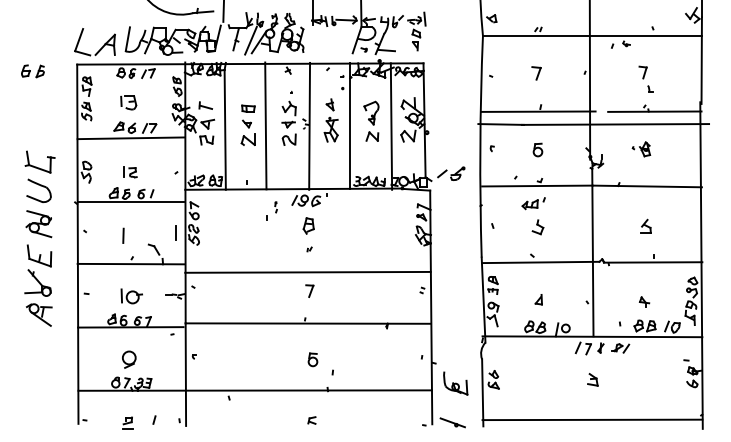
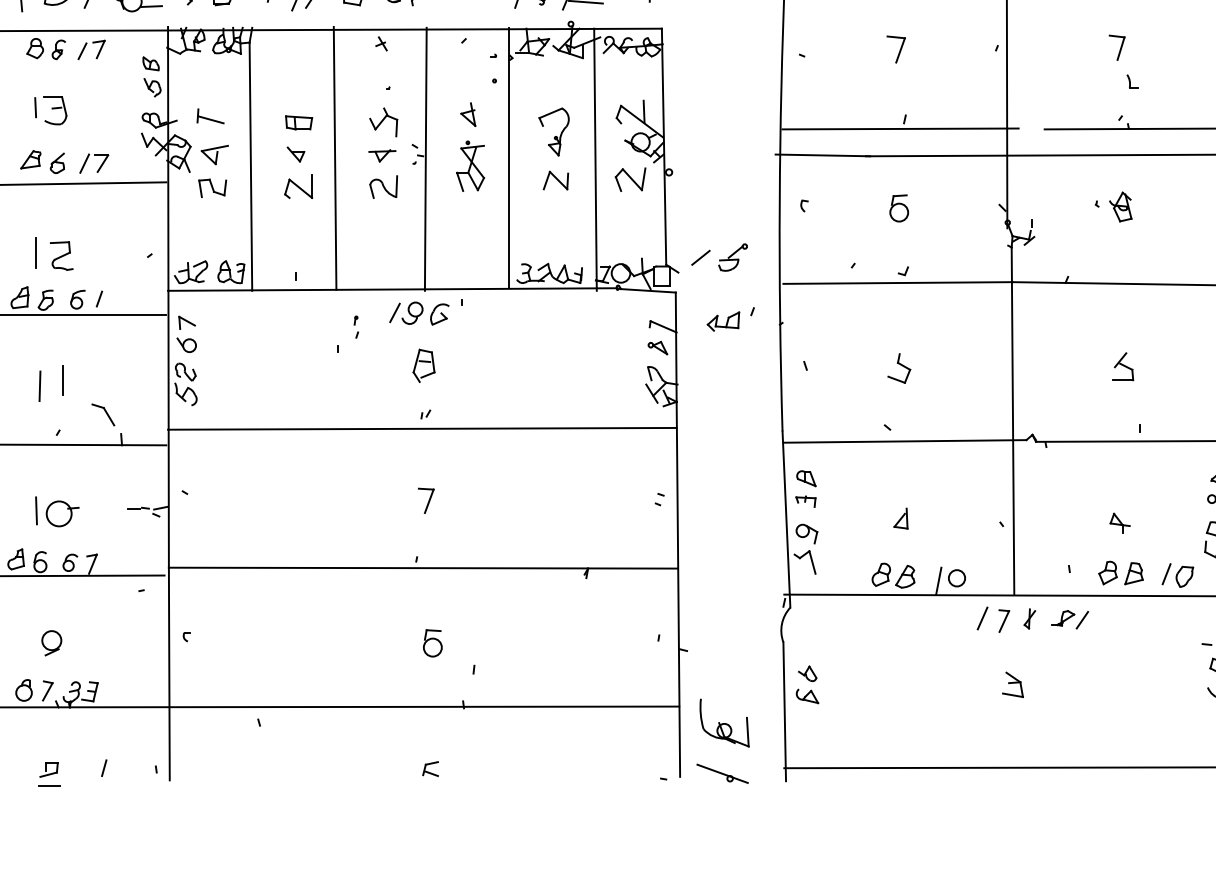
part: (130, 171) -> (54, 252), size x1.43
part: (533, 203) -> (730, 319), moved
line: (175, 232) -> (62, 379), moved
line: (307, 271) -> (421, 427), moved
part: (128, 359) -> (50, 642), size x0.71
part: (455, 383) -> (724, 723), moved

